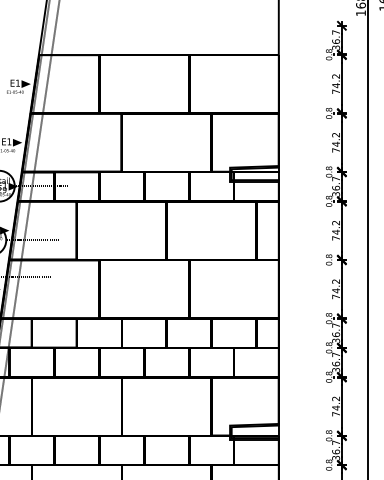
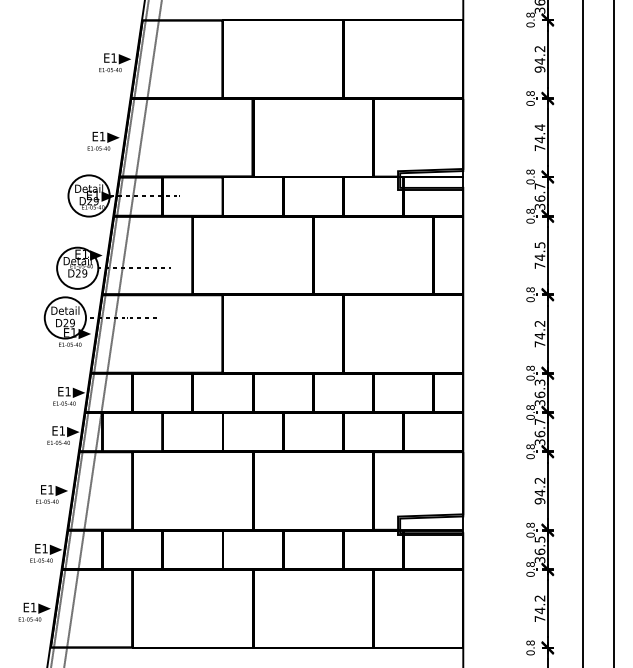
text: (335, 91) -> (539, 69), 74.2 -> 94.2
text: (335, 135) -> (539, 127), 74.2 -> 74.4
text: (335, 223) -> (539, 245), 74.2 -> 74.5
text: (335, 325) -> (539, 382), 36.7 -> 36.3
text: (335, 414) -> (539, 501), 74.2 -> 94.2
text: (336, 442) -> (540, 539), 36.7 -> 36.5

